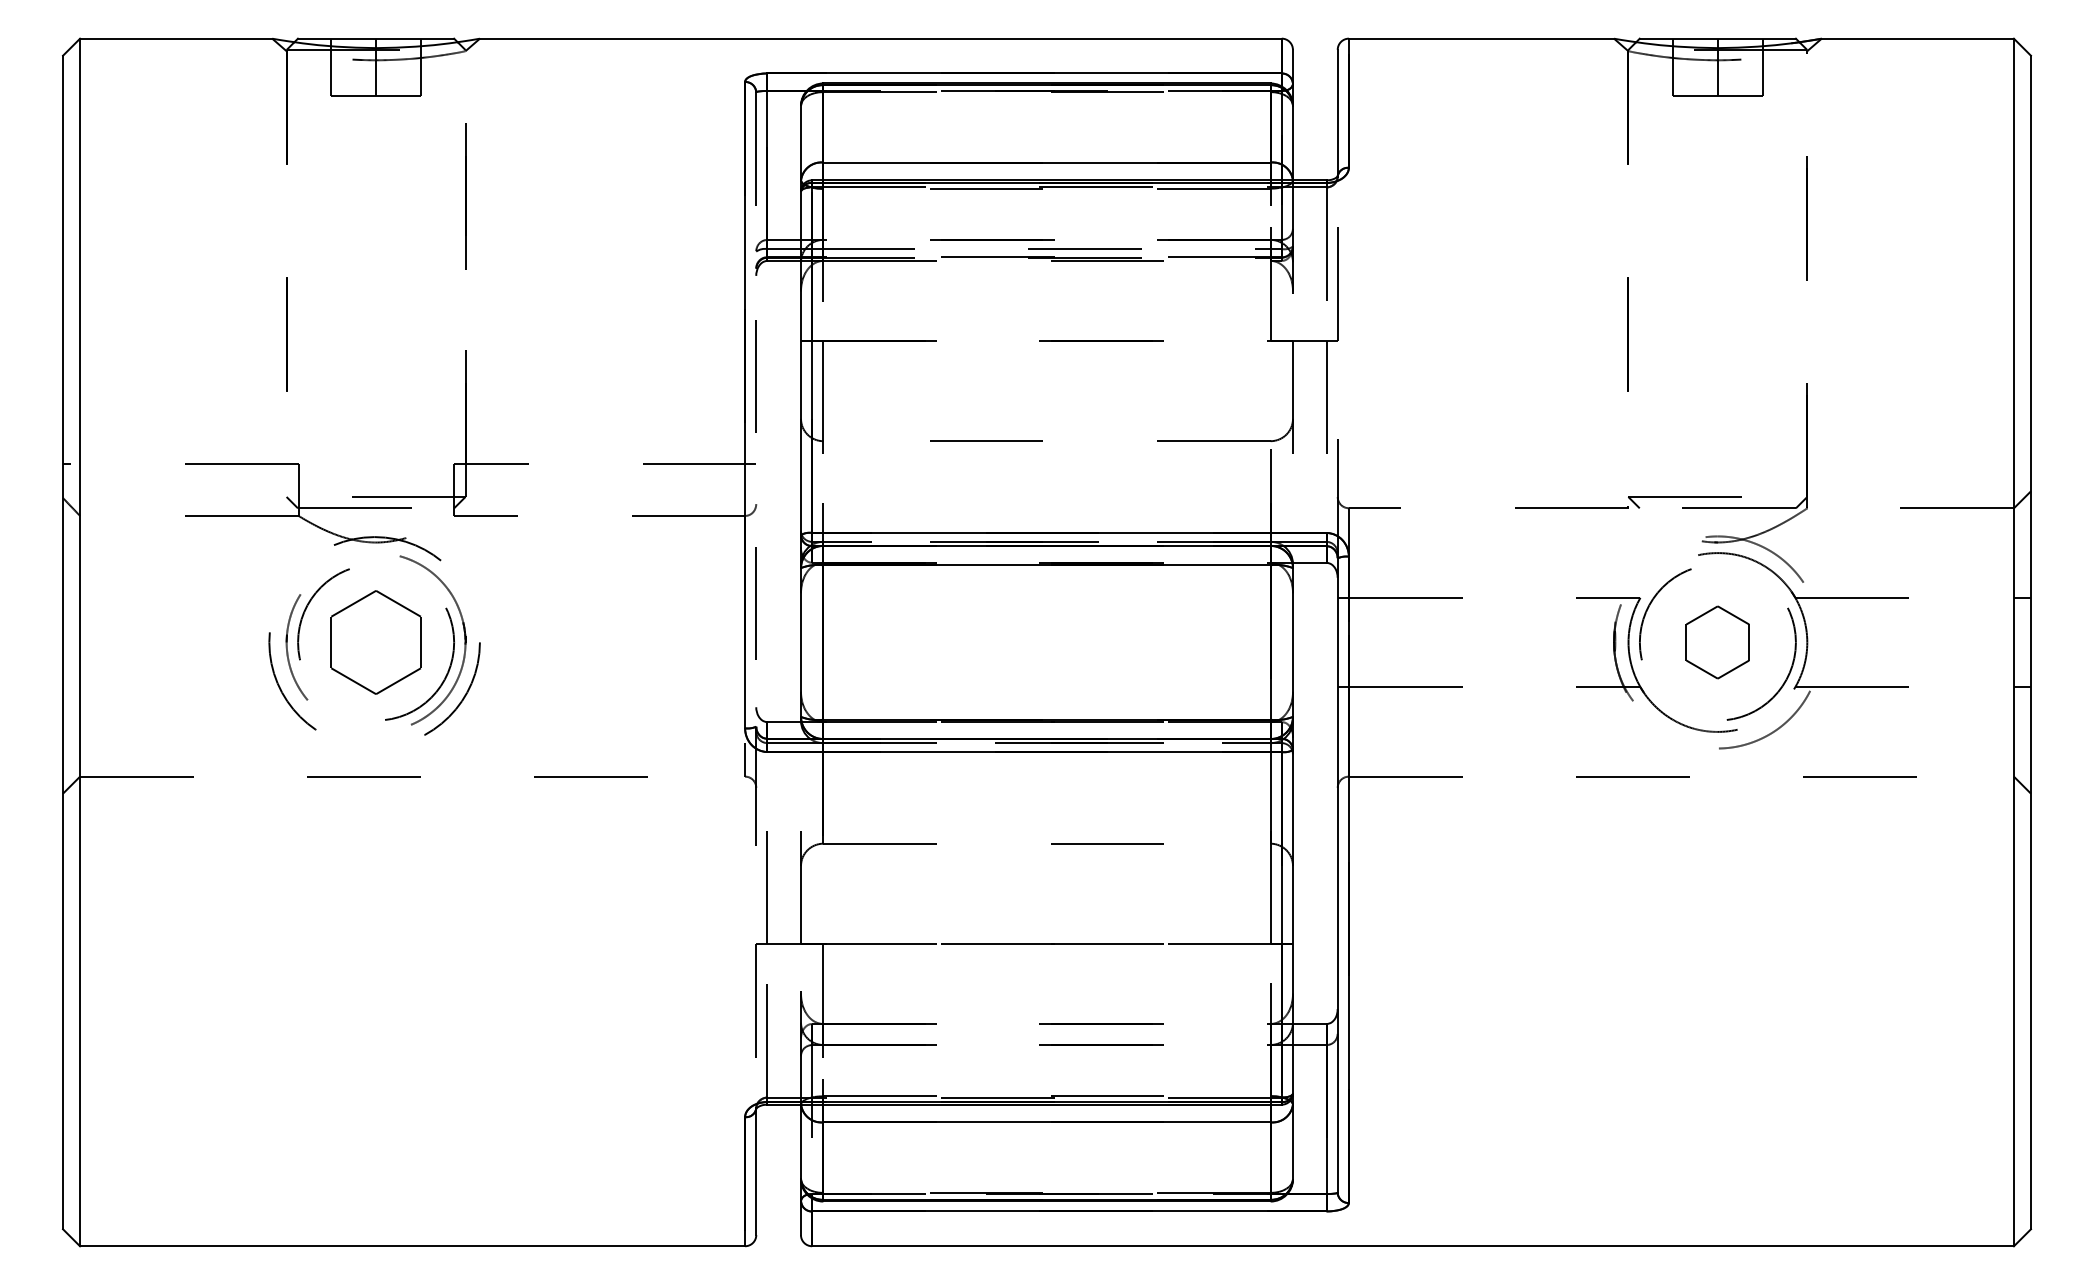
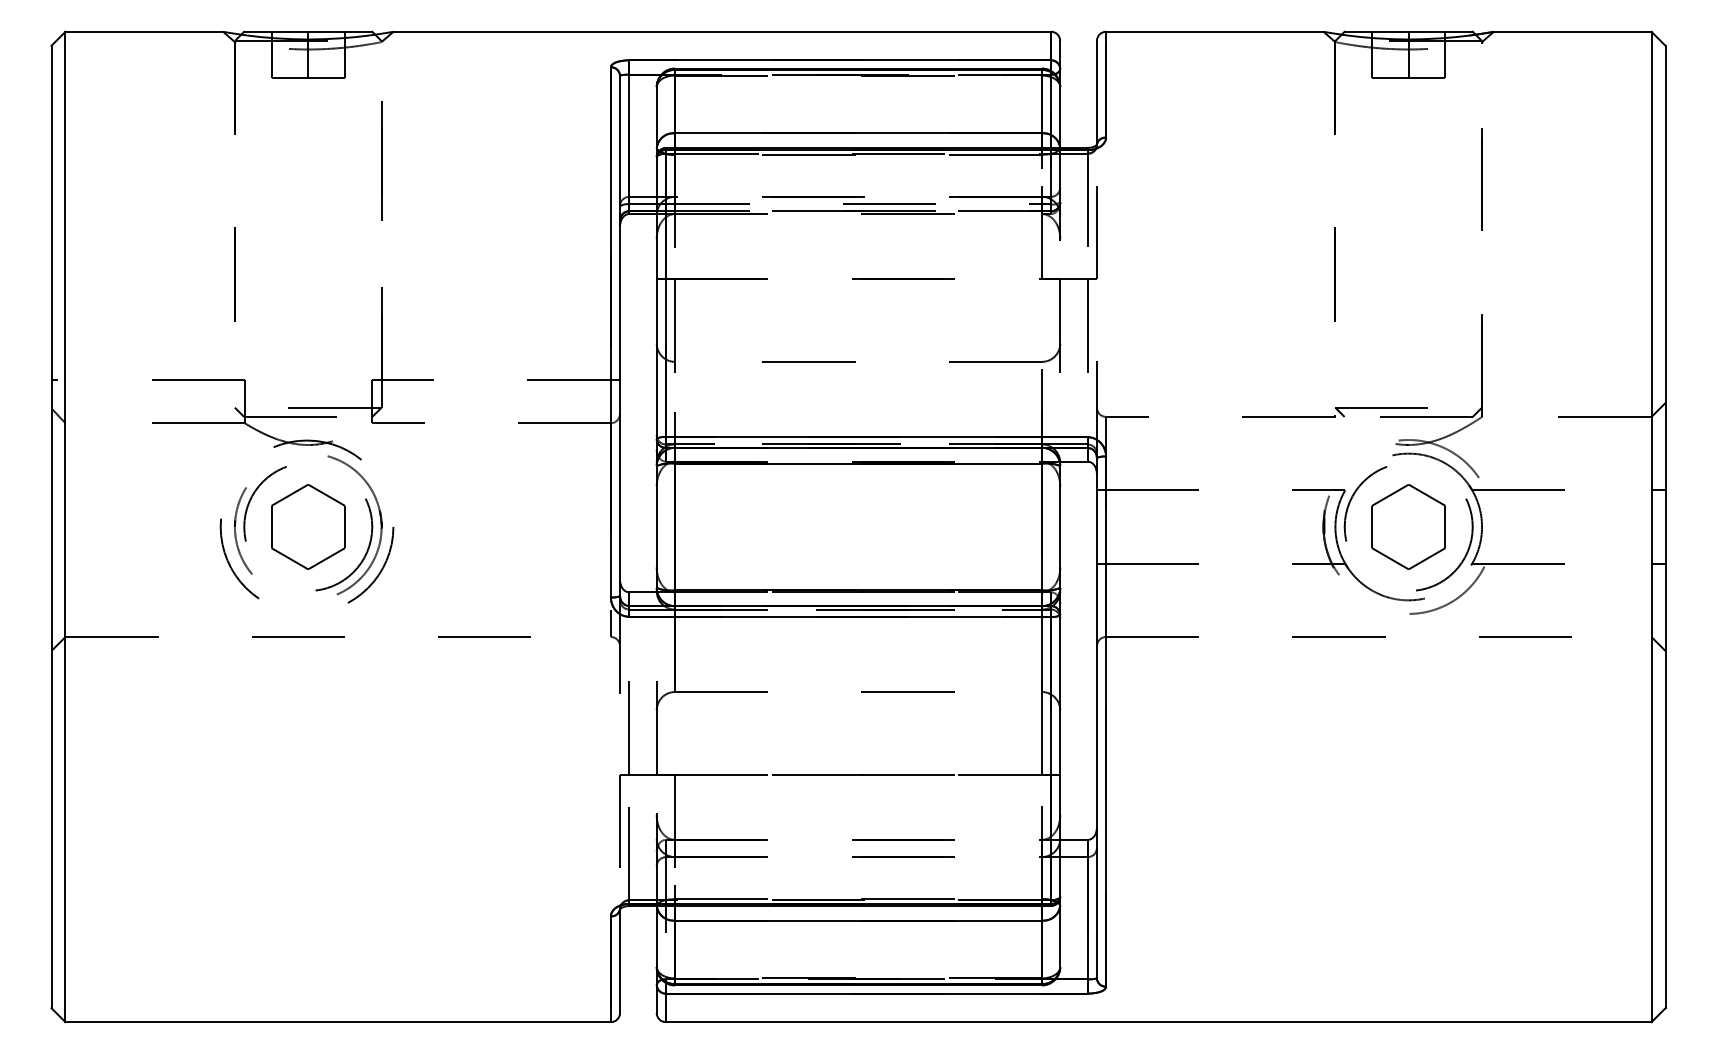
line: (756, 410) -> (620, 336), dashed -> solid
part: (1717, 641) -> (1408, 526), size x1.43

